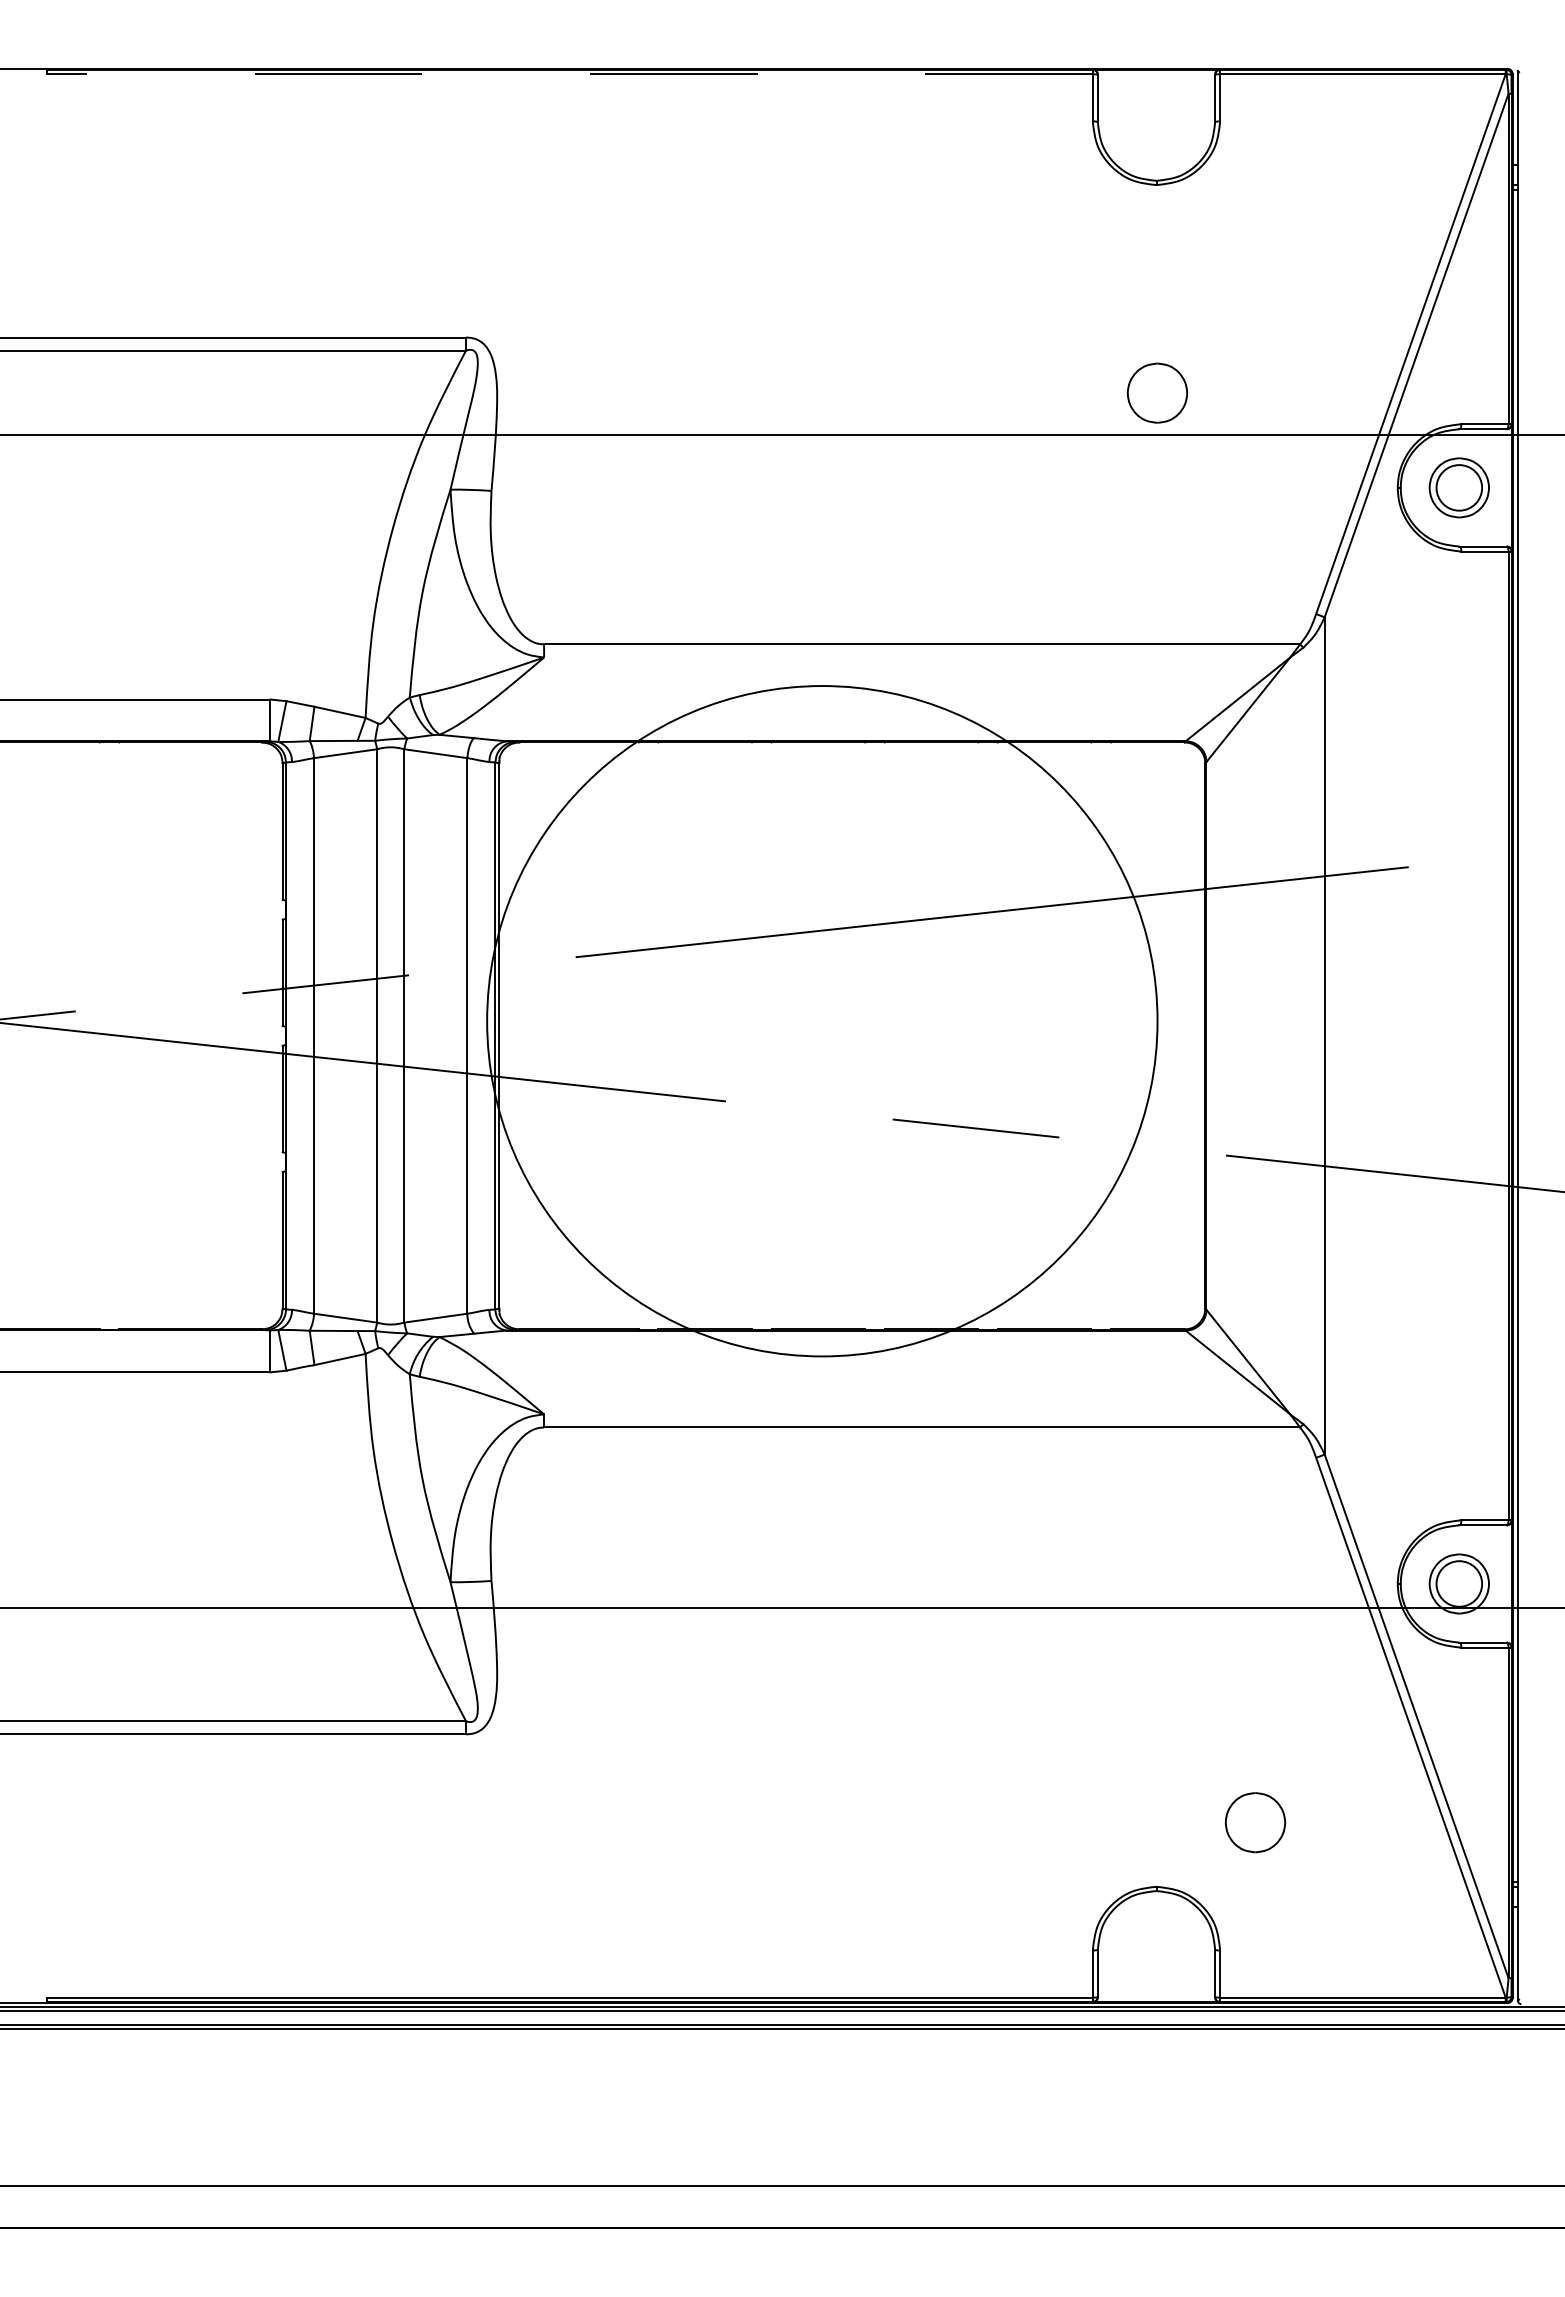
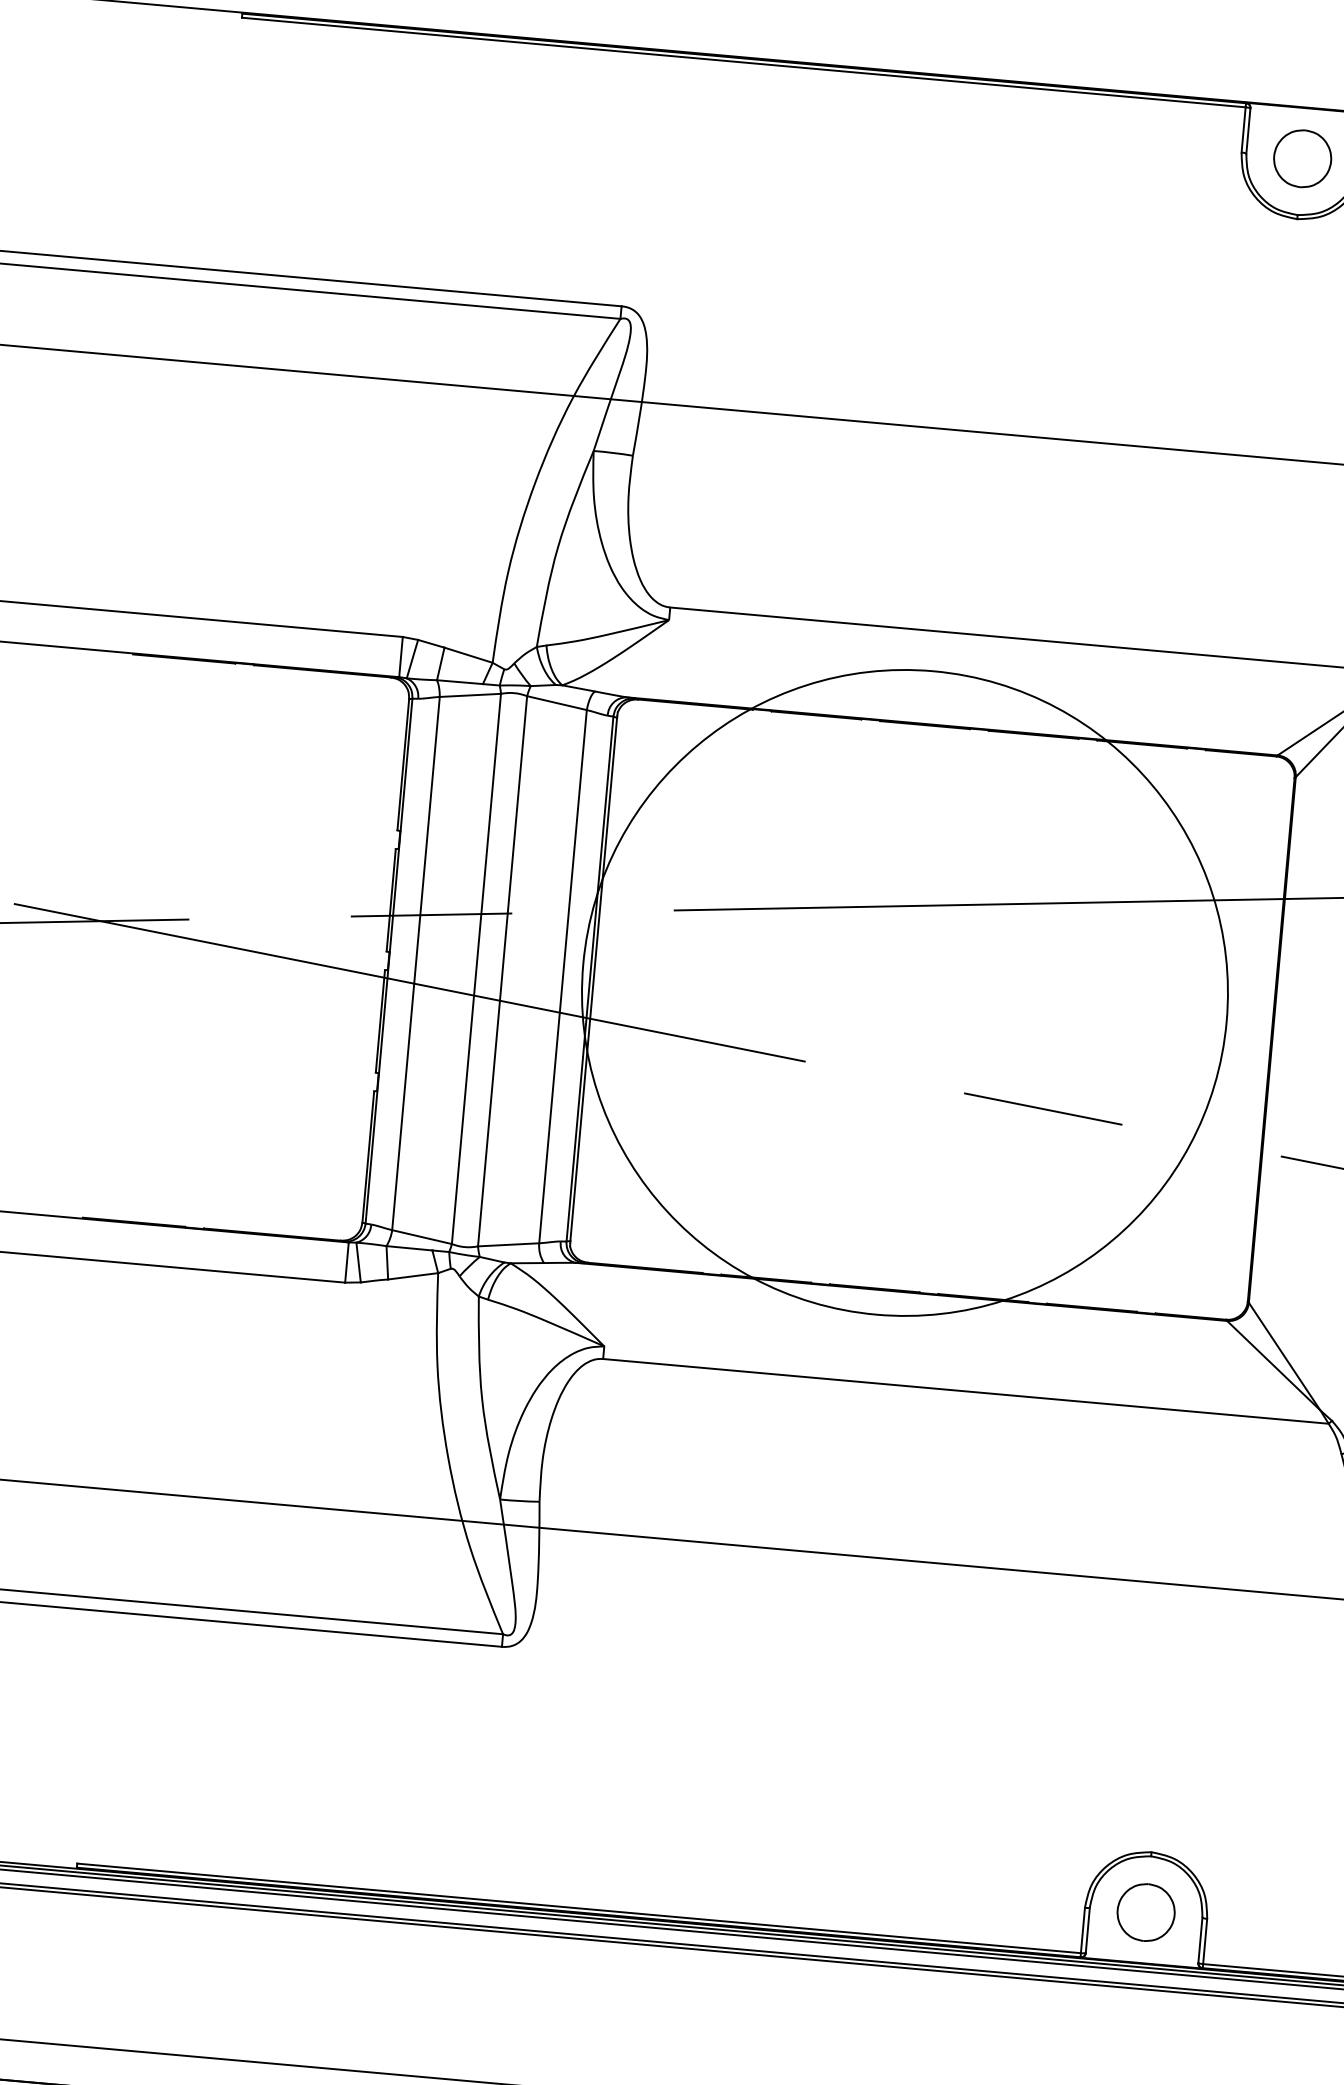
line: (569, 74) -> (743, 62), dashed -> solid
part: (1157, 392) -> (1302, 158), moved
part: (1255, 1822) -> (1146, 1912), moved

